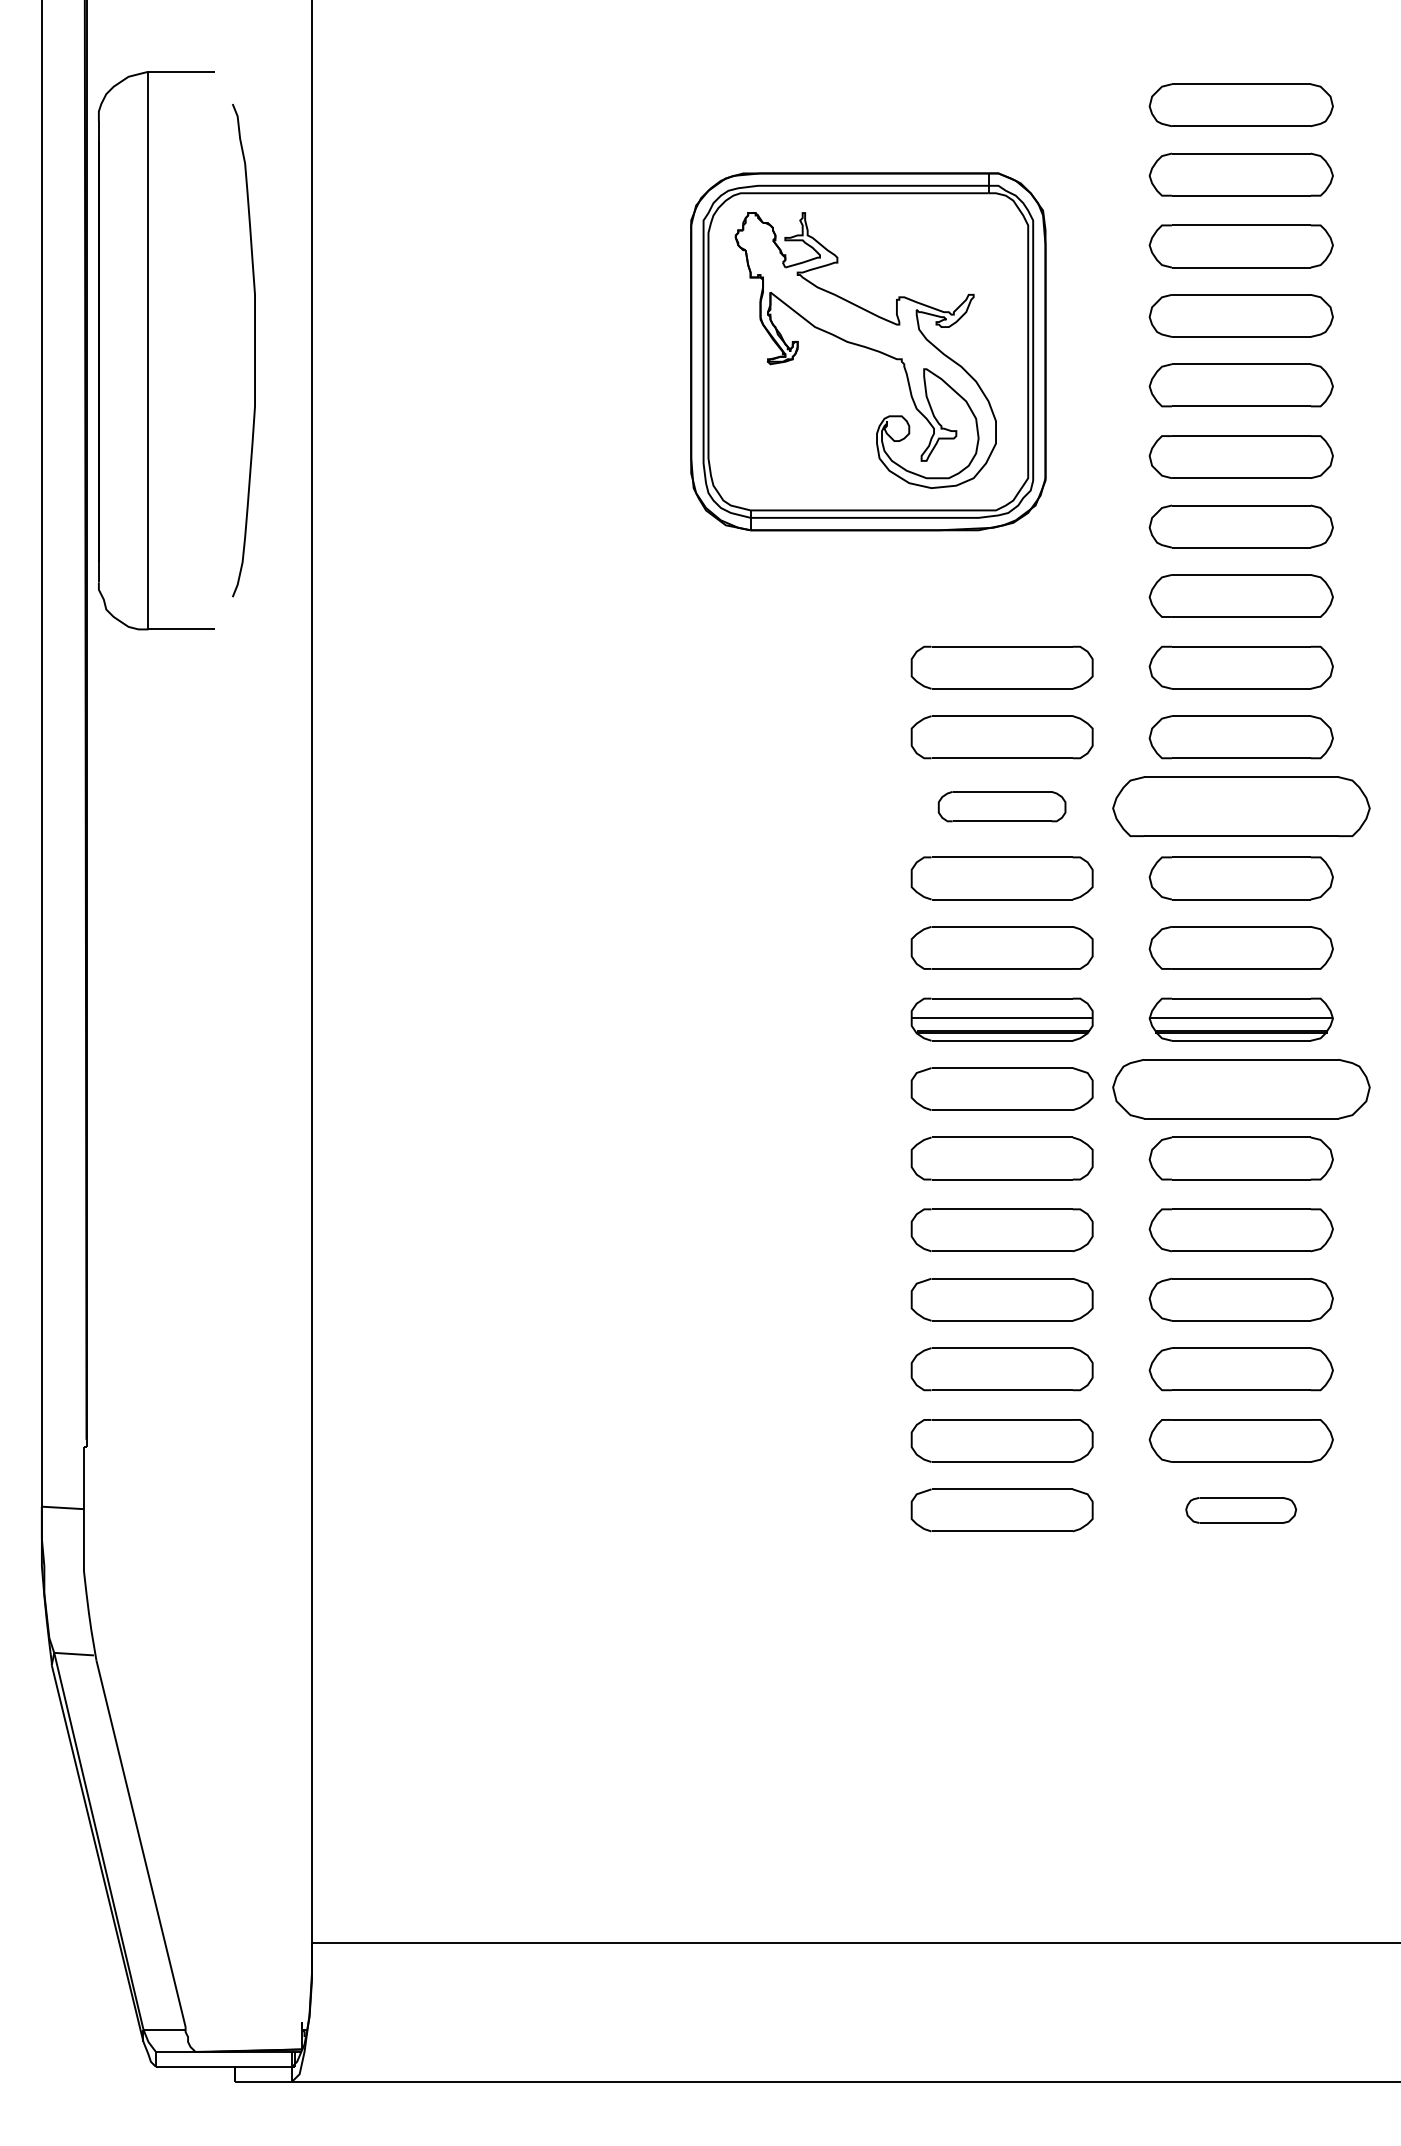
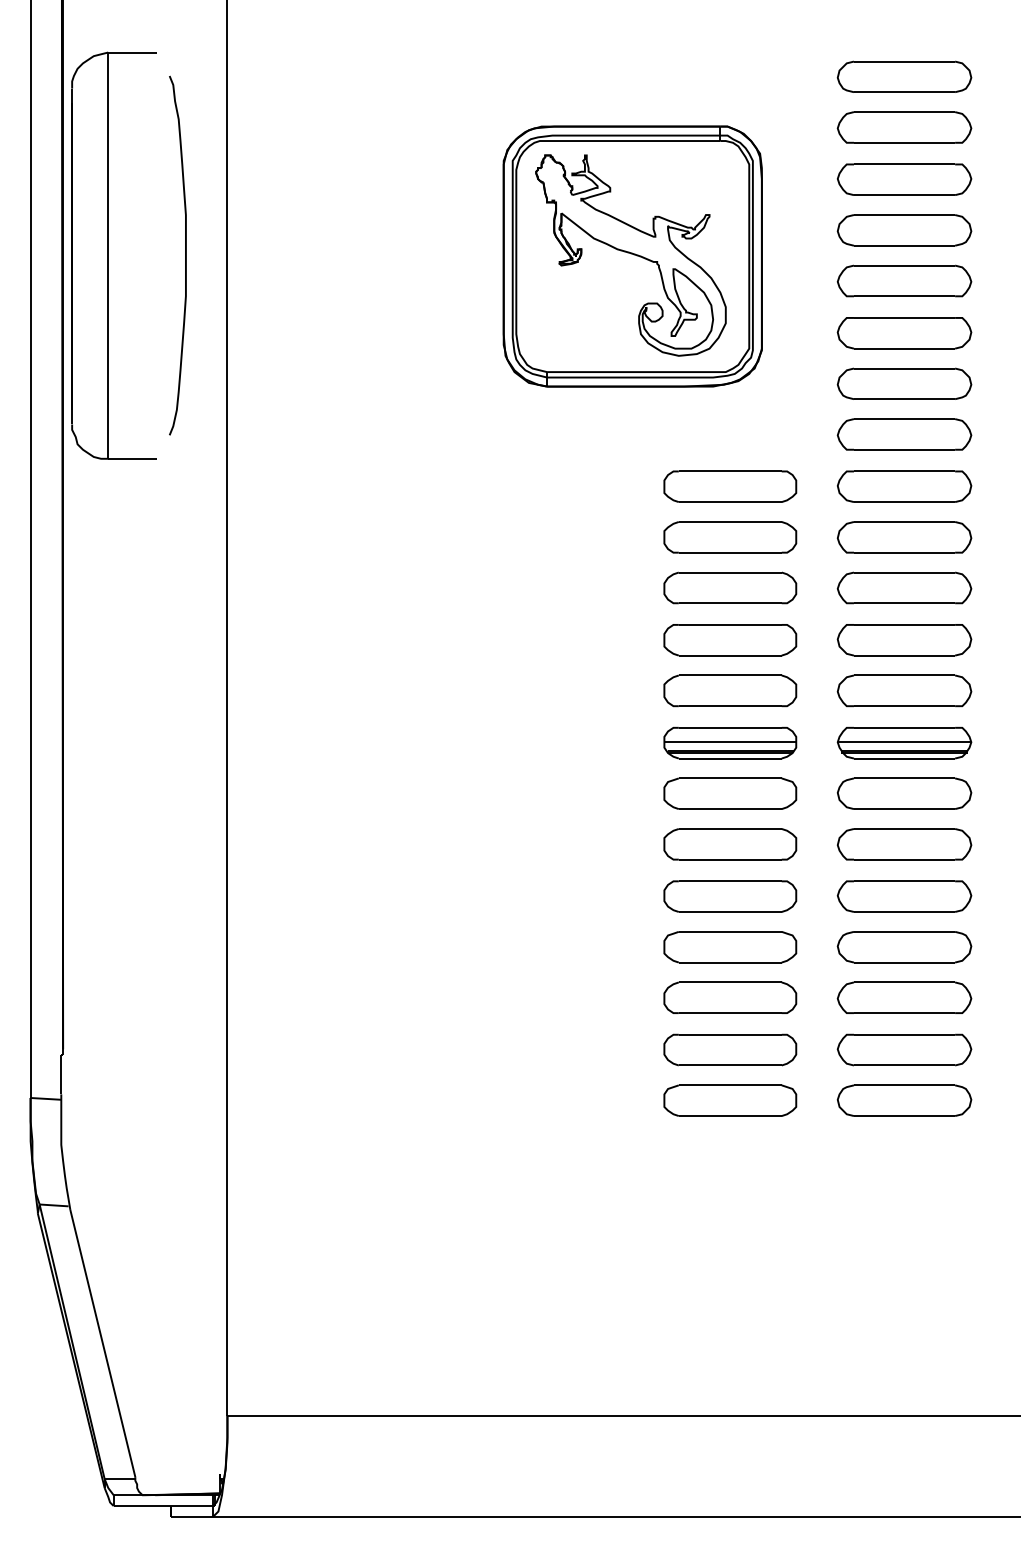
part: (1001, 806) -> (729, 587), size x1.43
part: (1240, 806) -> (903, 587), size x0.71
part: (1240, 1088) -> (903, 793), size x0.71
part: (1240, 1510) -> (903, 1100), size x1.67

